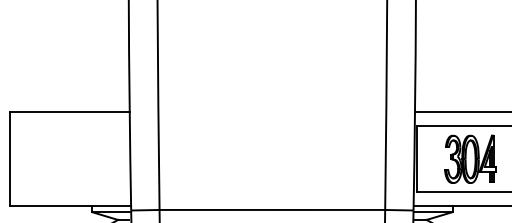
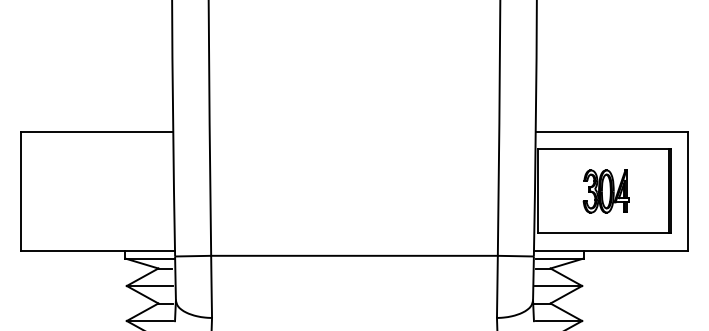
part: (470, 159) -> (606, 191), size x0.7

